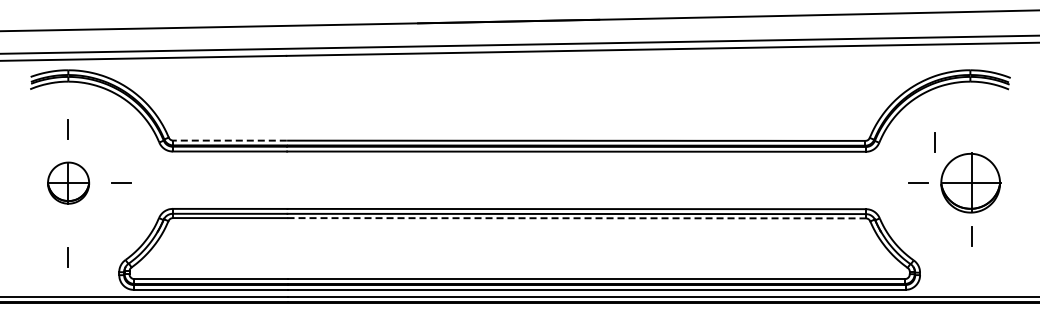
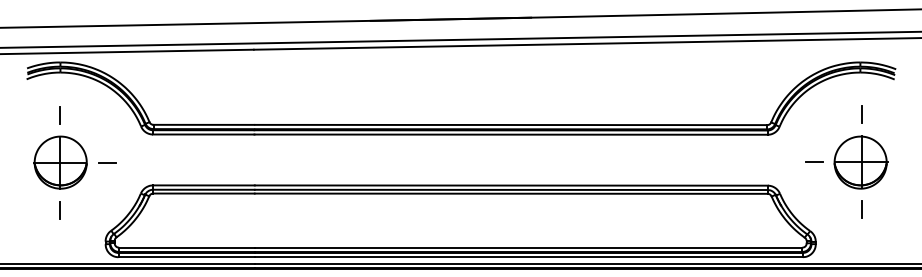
line: (230, 140) -> (204, 124), dashed -> solid
line: (934, 142) -> (861, 114), moved
part: (68, 182) -> (60, 162), size x1.43
line: (577, 218) -> (511, 193), dashed -> solid
line: (67, 257) -> (59, 210), moved

